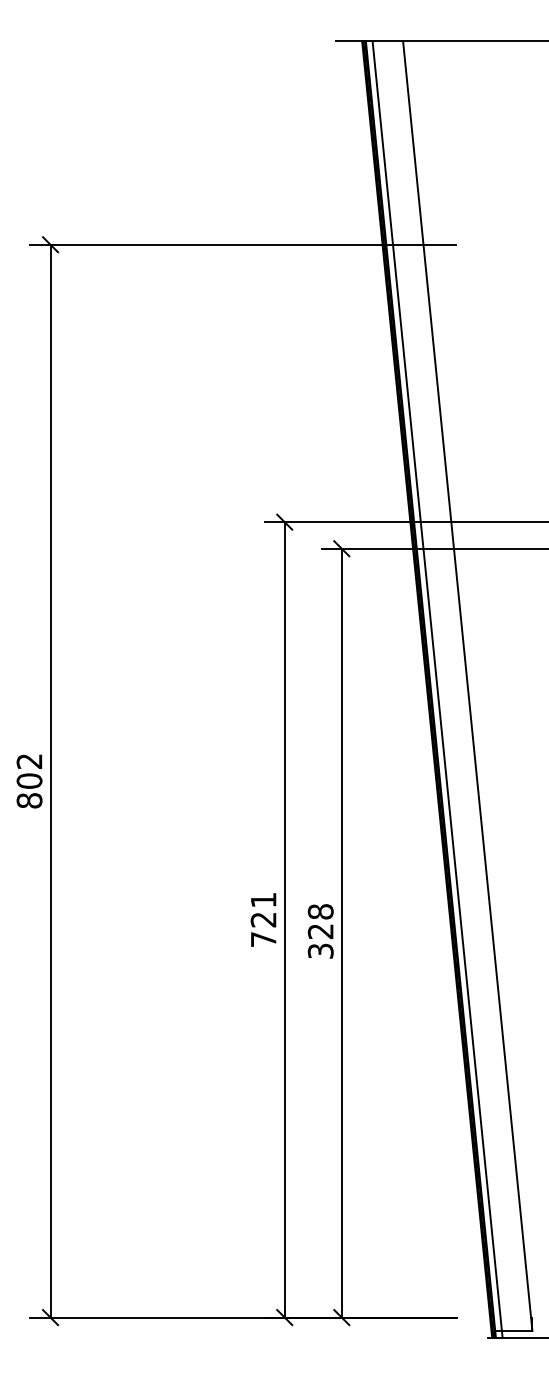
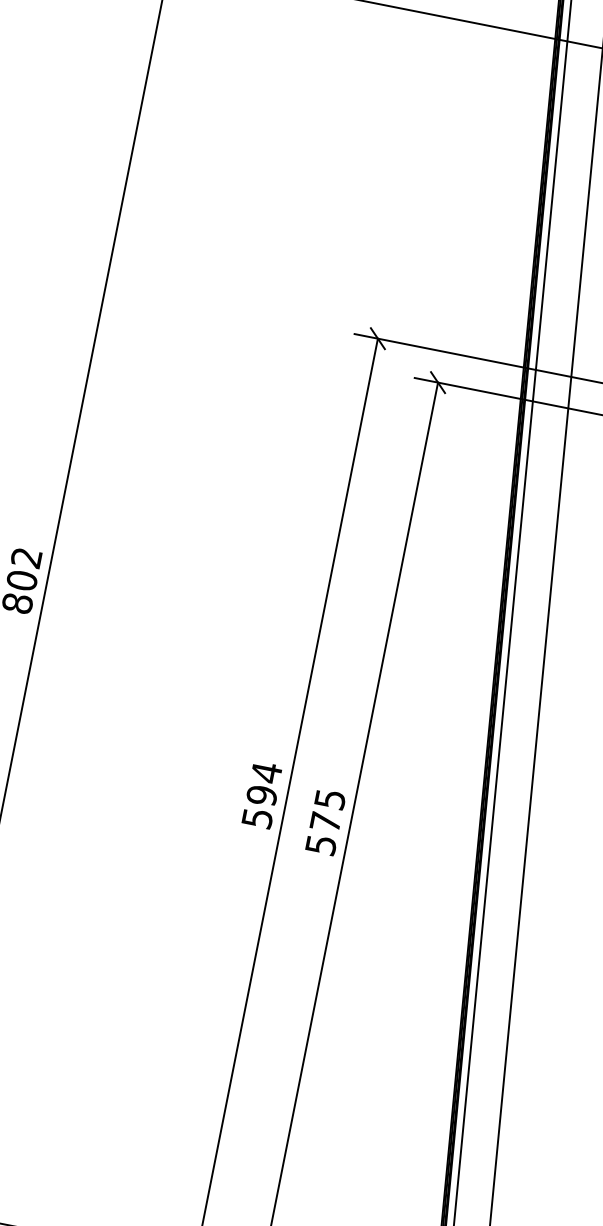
text: (263, 919) -> (261, 795), 721 -> 594
text: (320, 930) -> (325, 820), 328 -> 575

